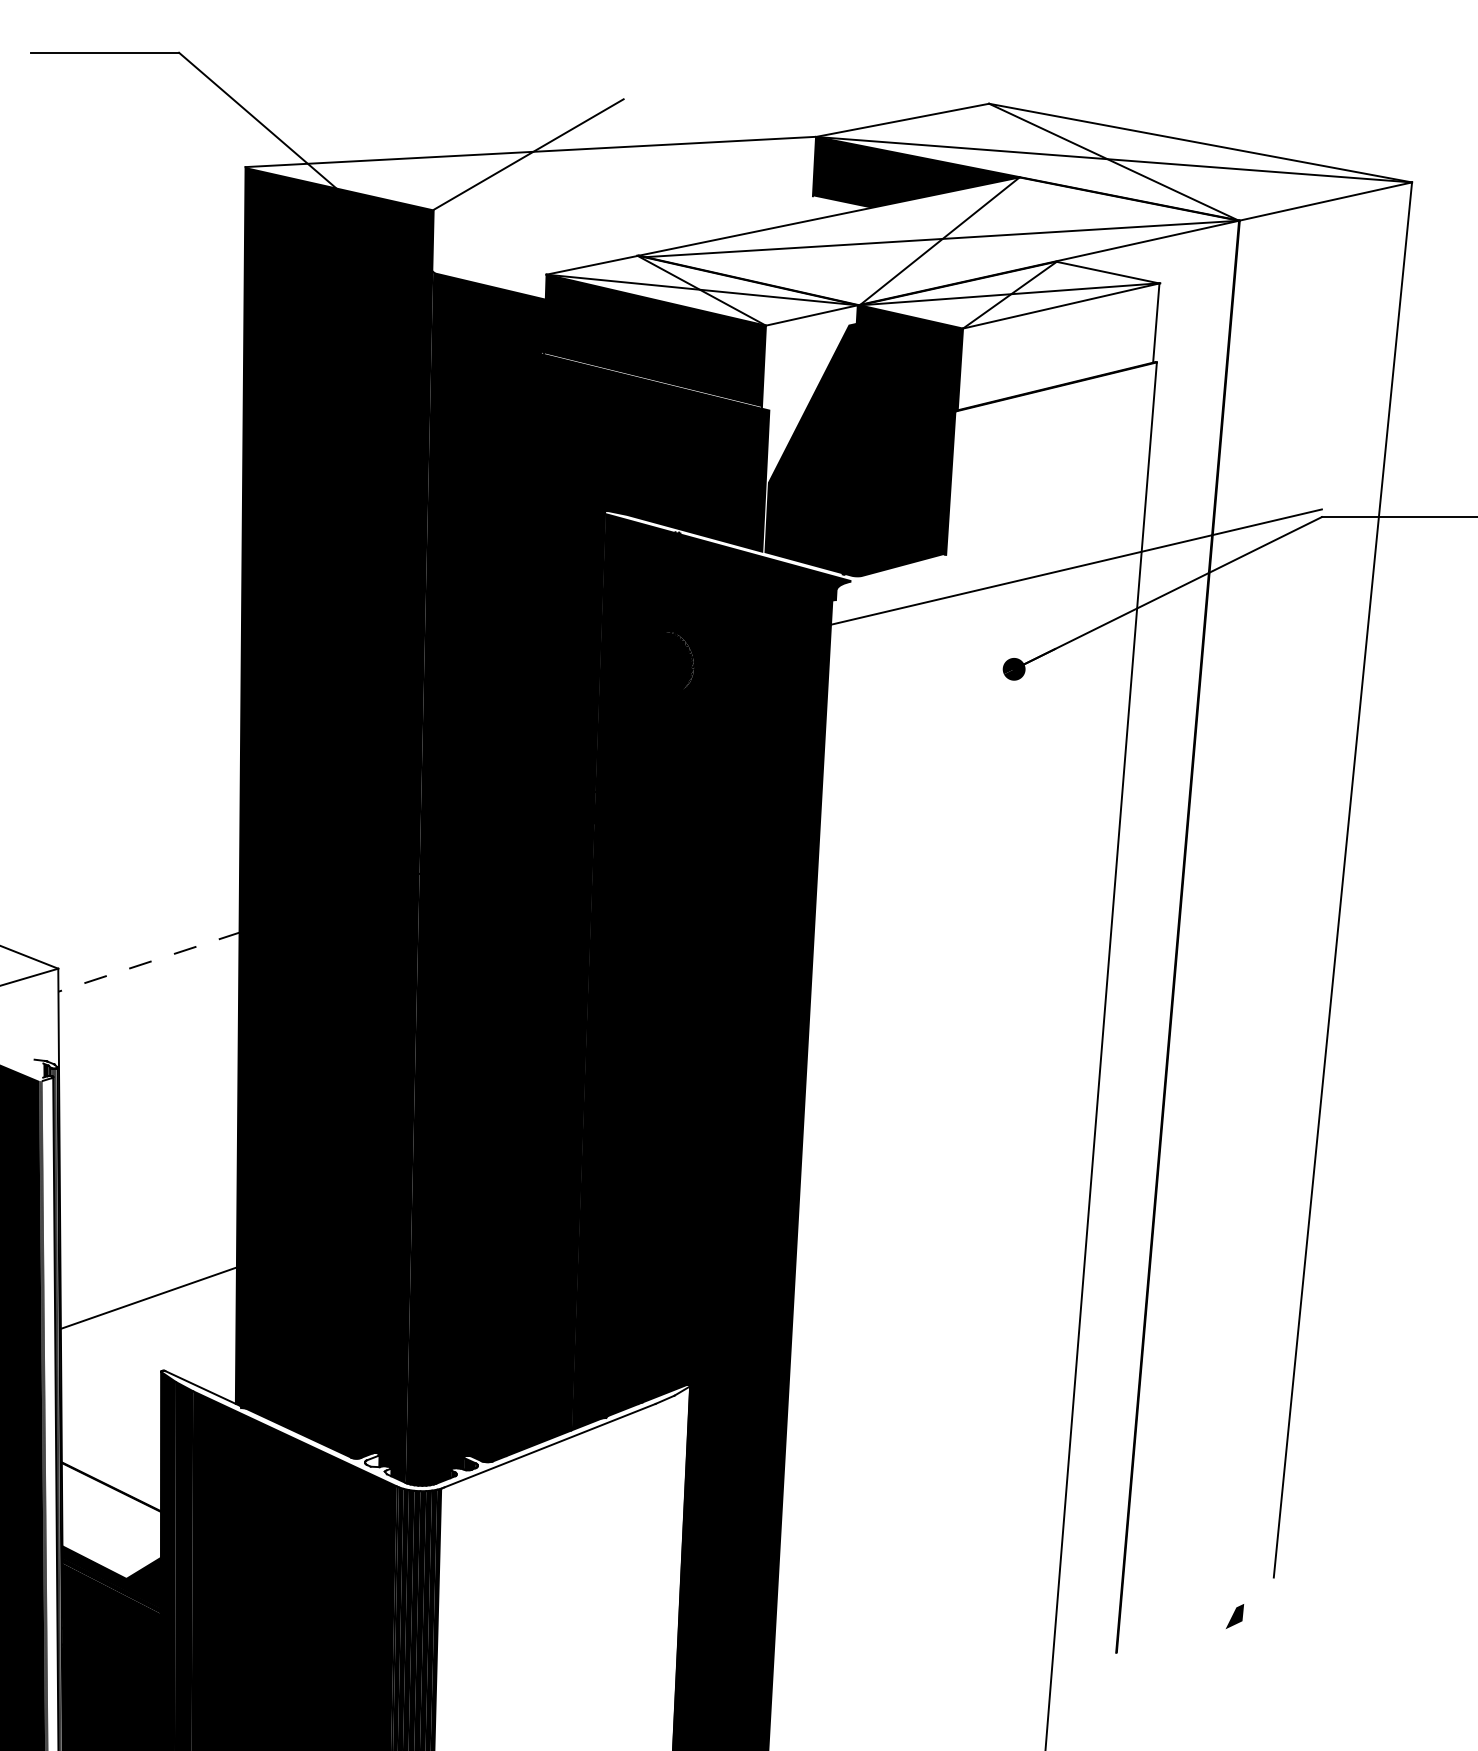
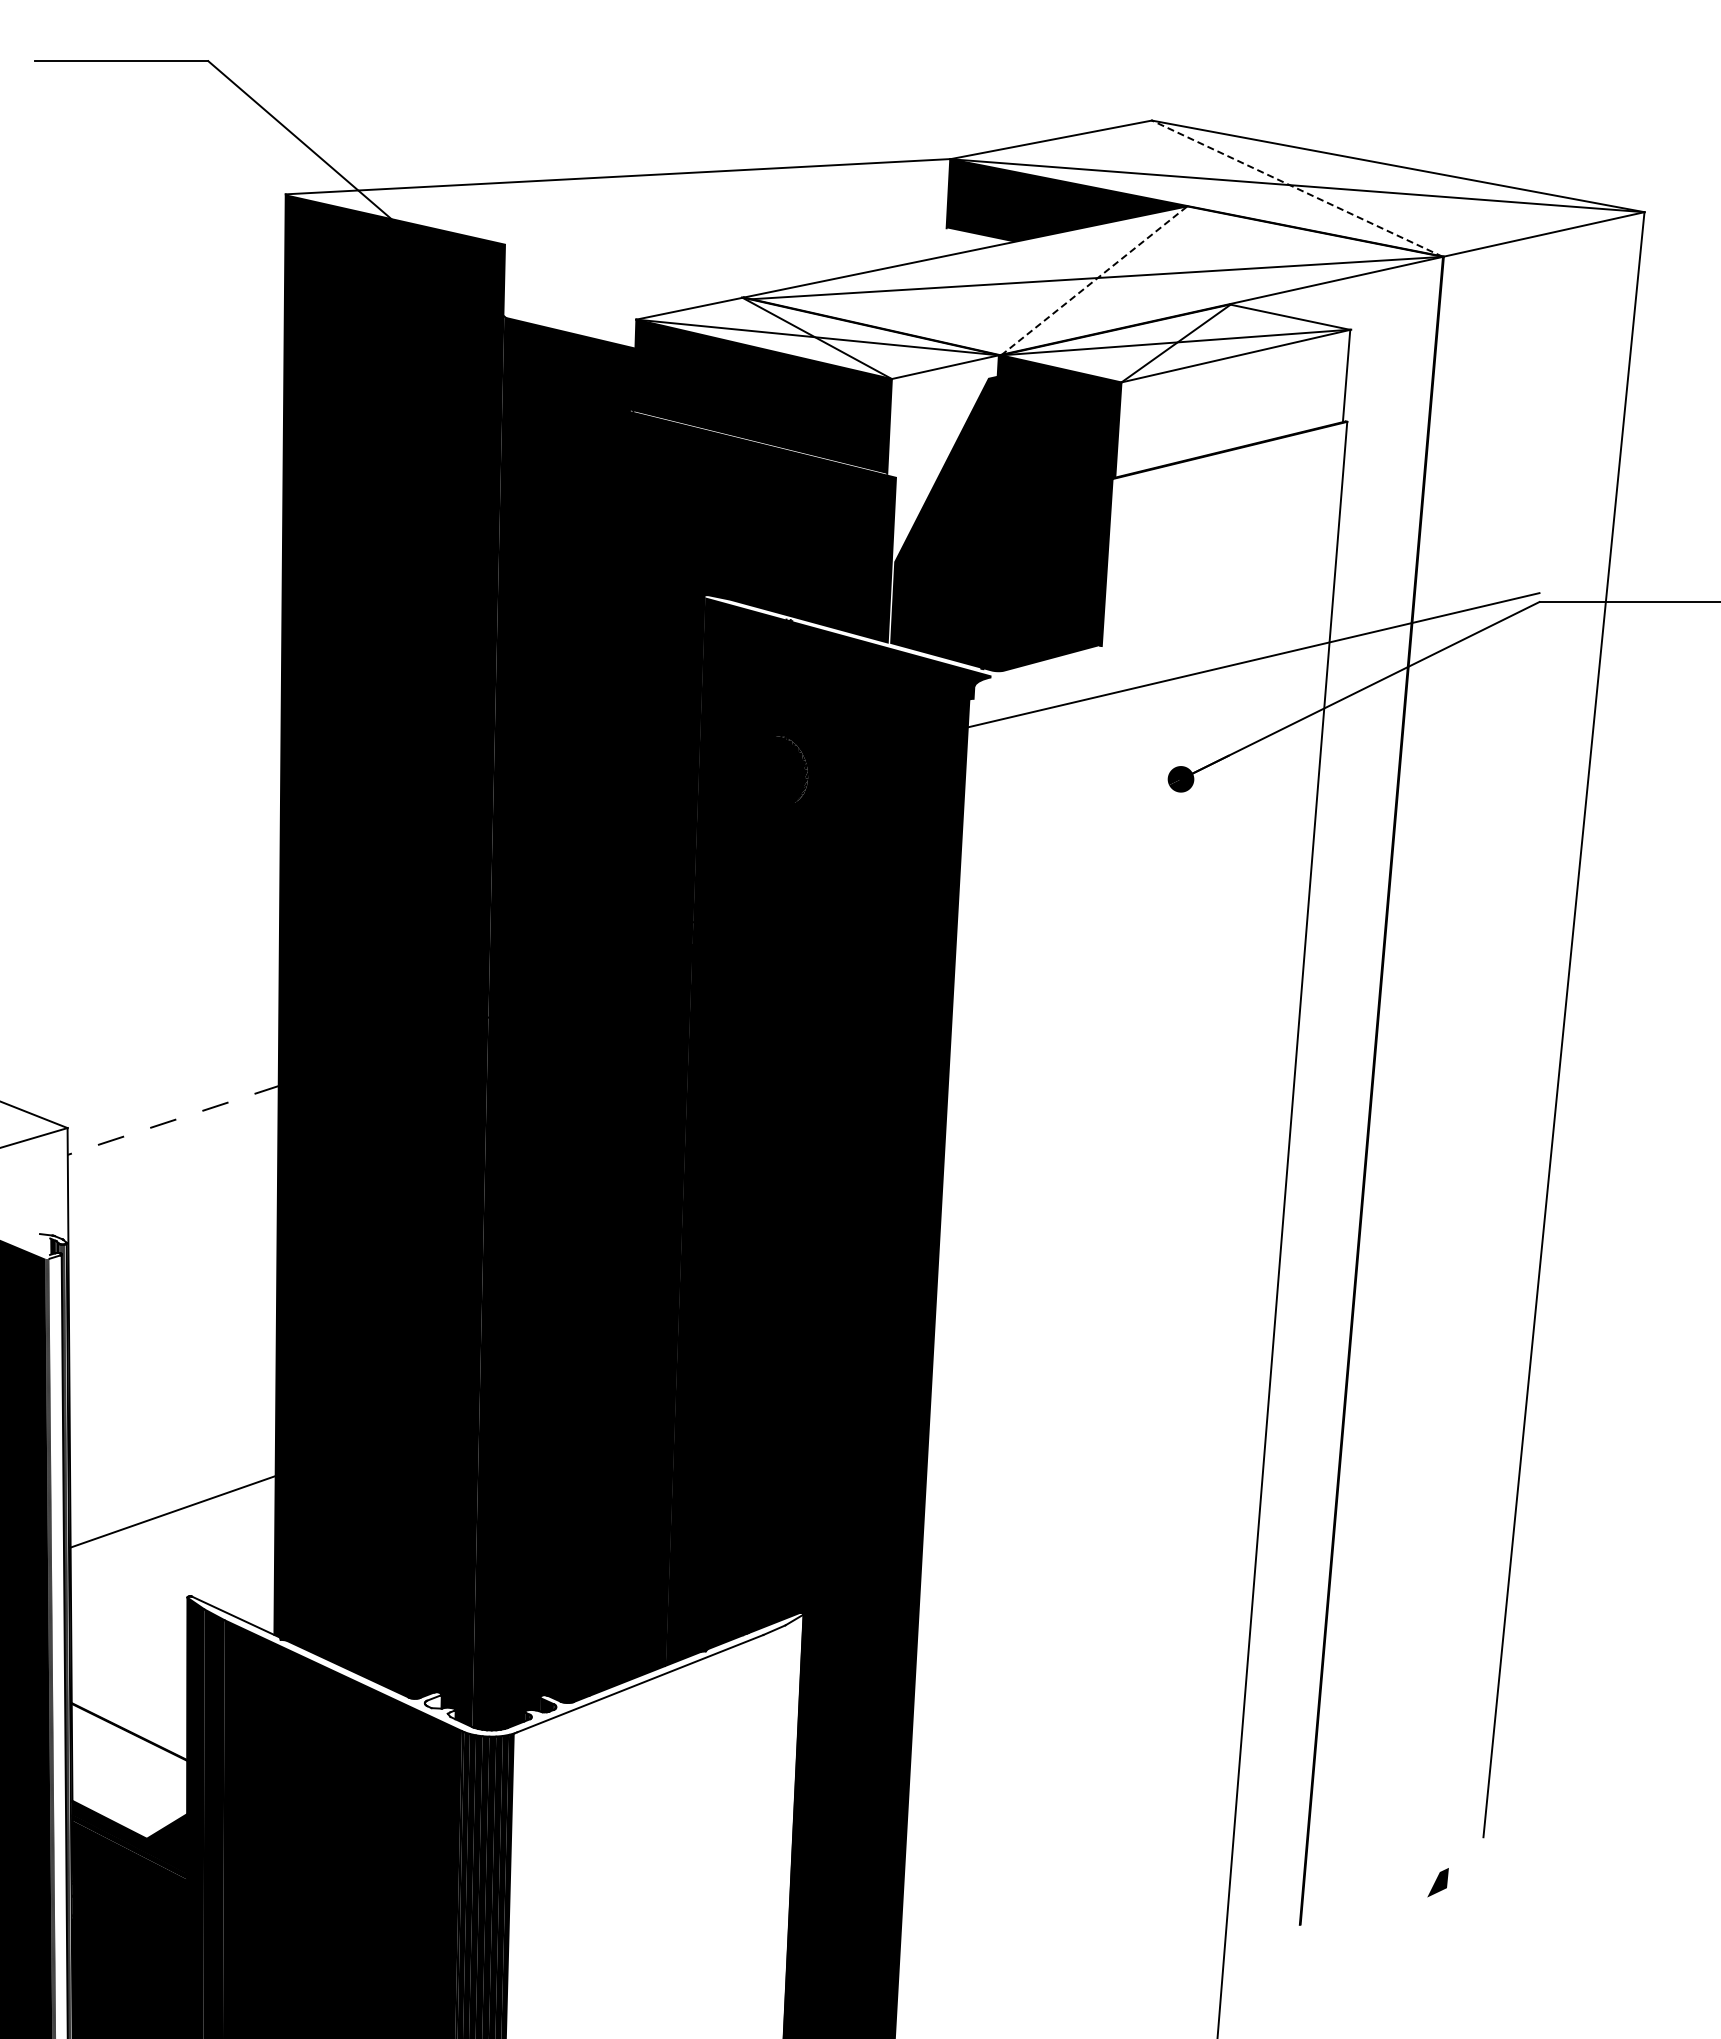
line: (528, 154) -> (615, 179), removed
line: (1114, 162) -> (1297, 188), solid -> dashed
line: (939, 241) -> (1094, 280), solid -> dashed

